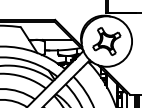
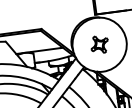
part: (106, 41) -> (99, 44), size x0.6

